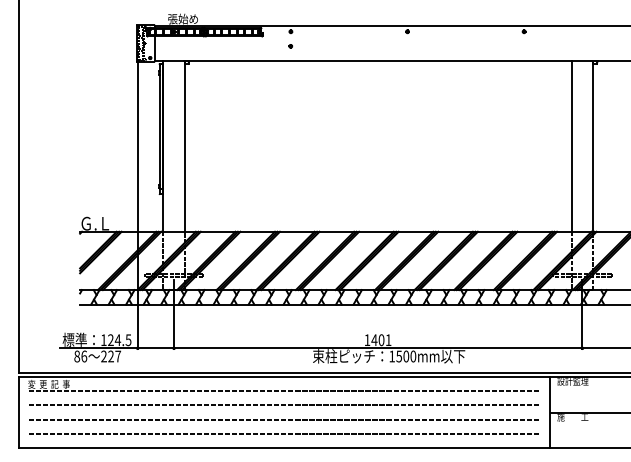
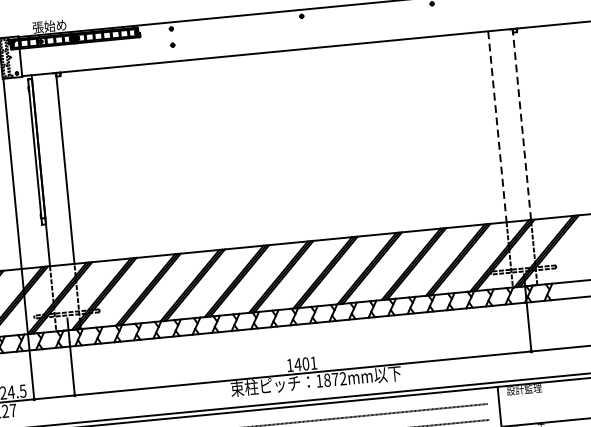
line: (593, 145) -> (521, 123), solid -> dashed
line: (571, 146) -> (497, 126), solid -> dashed
text: (406, 356) -> (335, 379), 1500mm -> 1872mm

